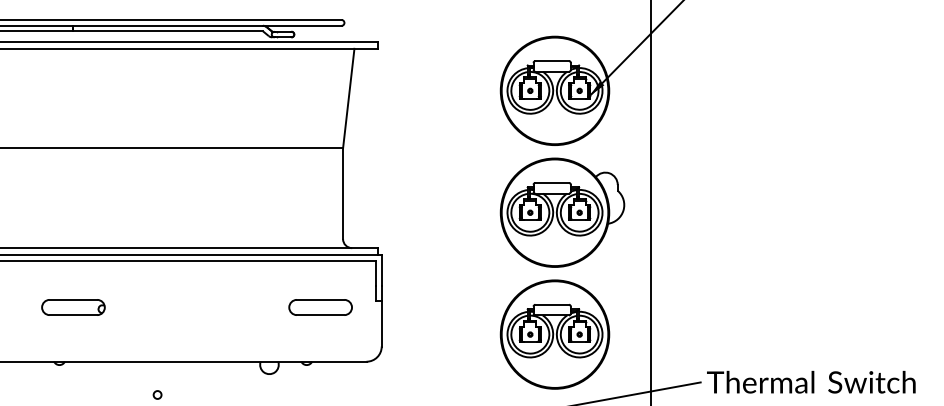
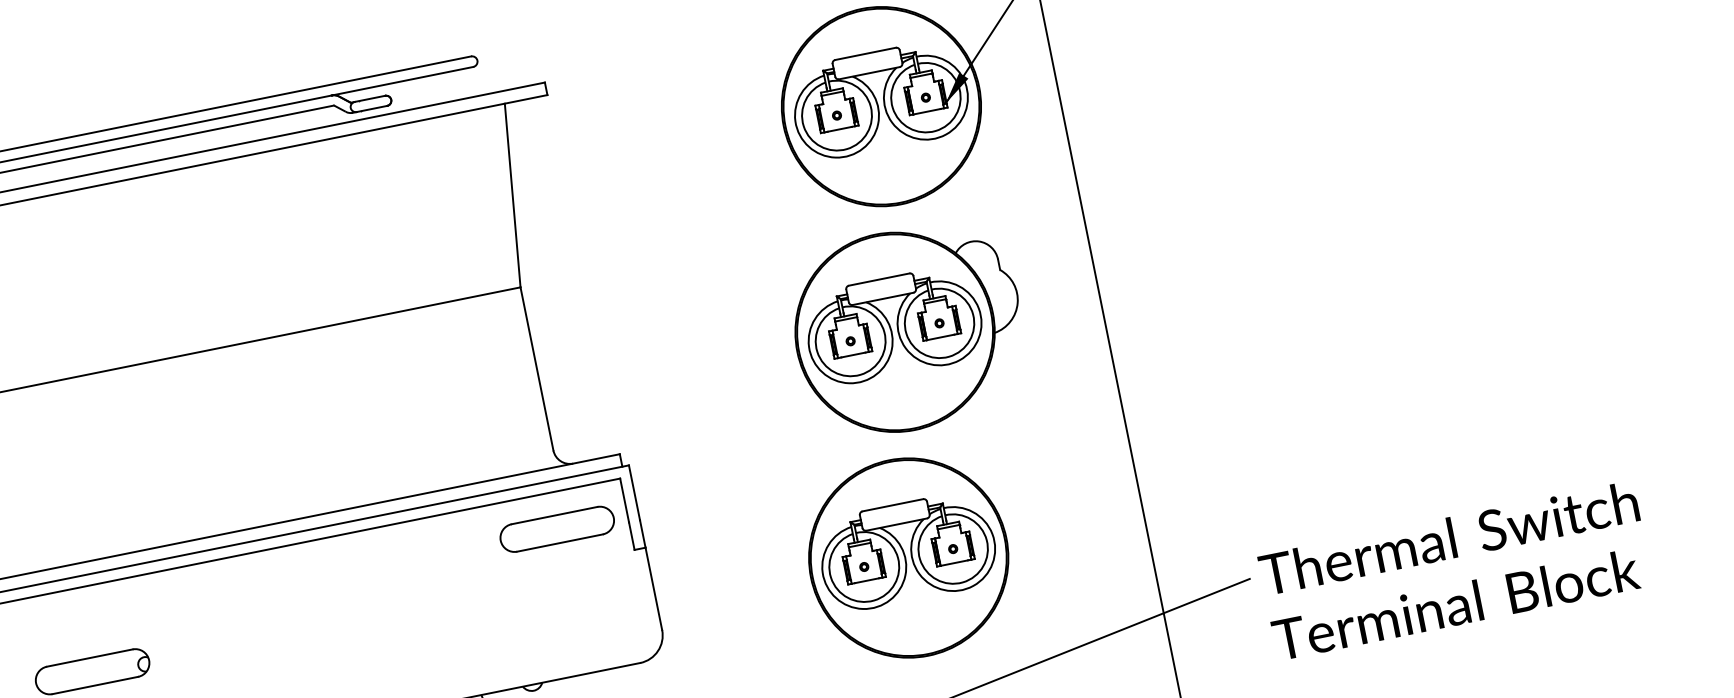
part: (562, 212) -> (908, 329), moved
part: (320, 307) -> (557, 529), moved
part: (554, 334) -> (907, 558), moved

